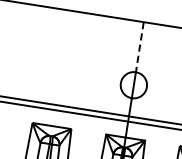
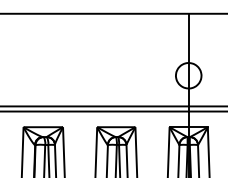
line: (139, 47) -> (188, 38), dashed -> solid

